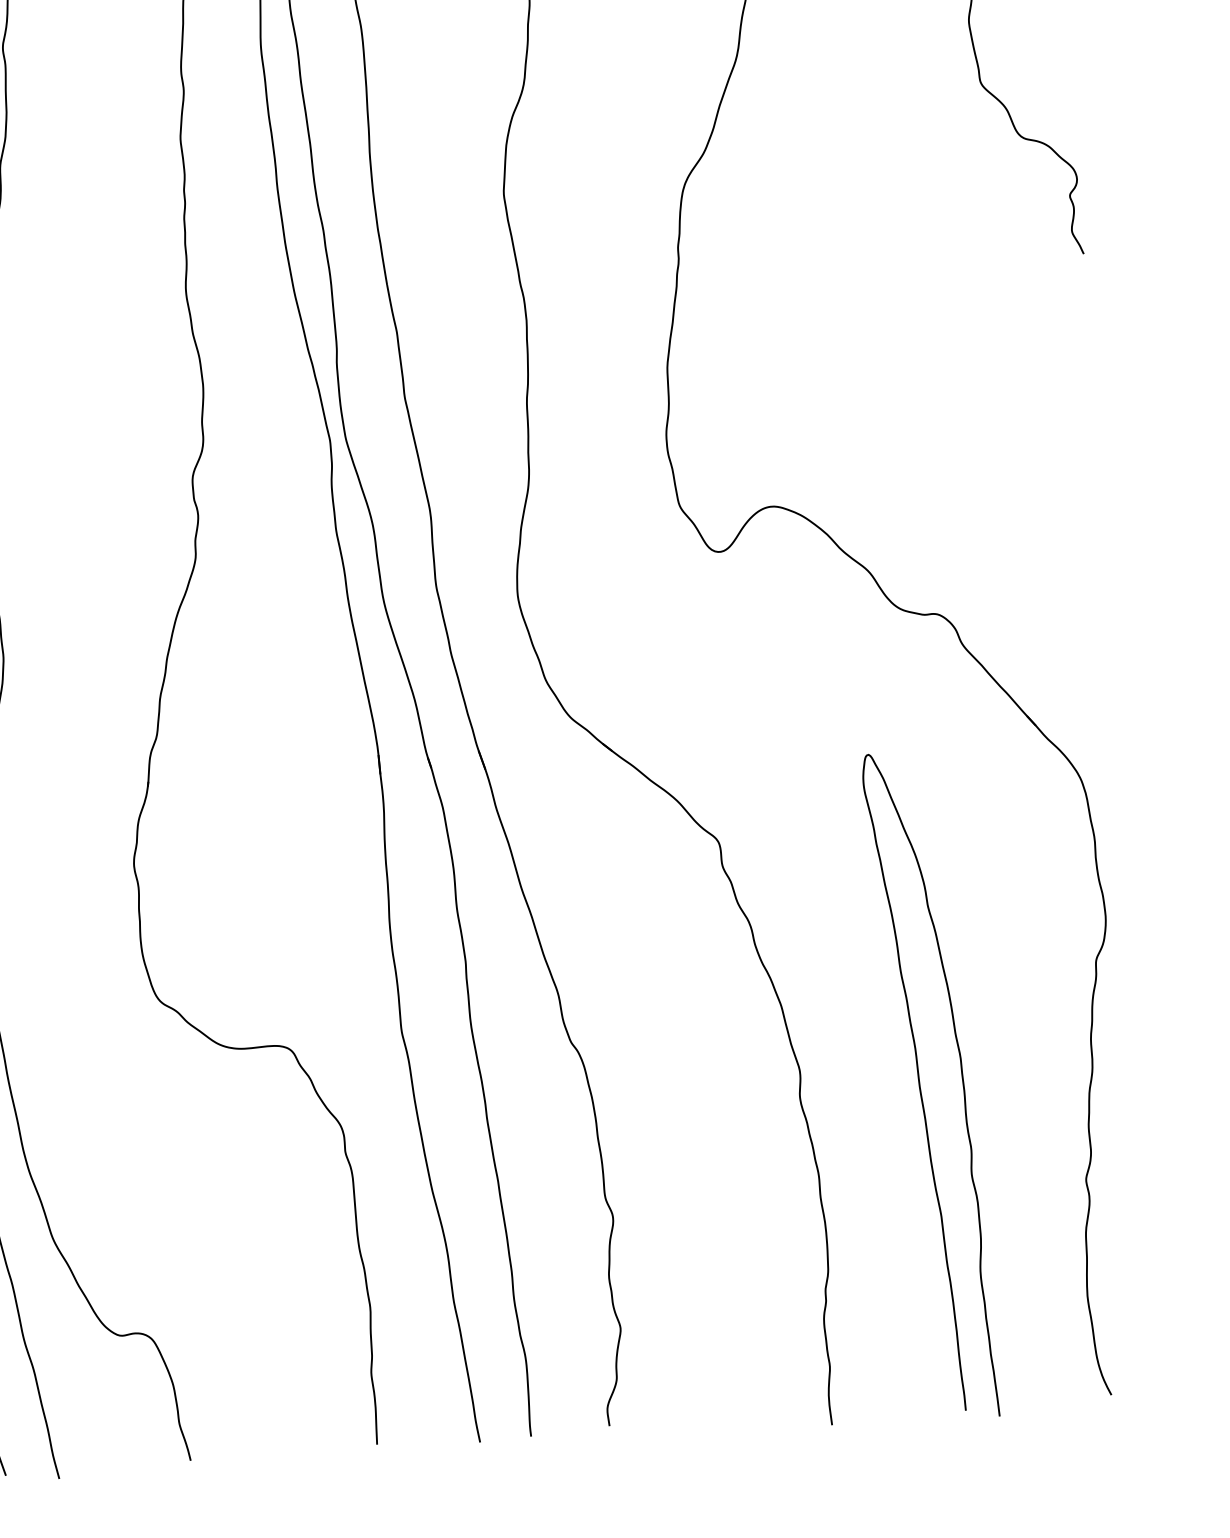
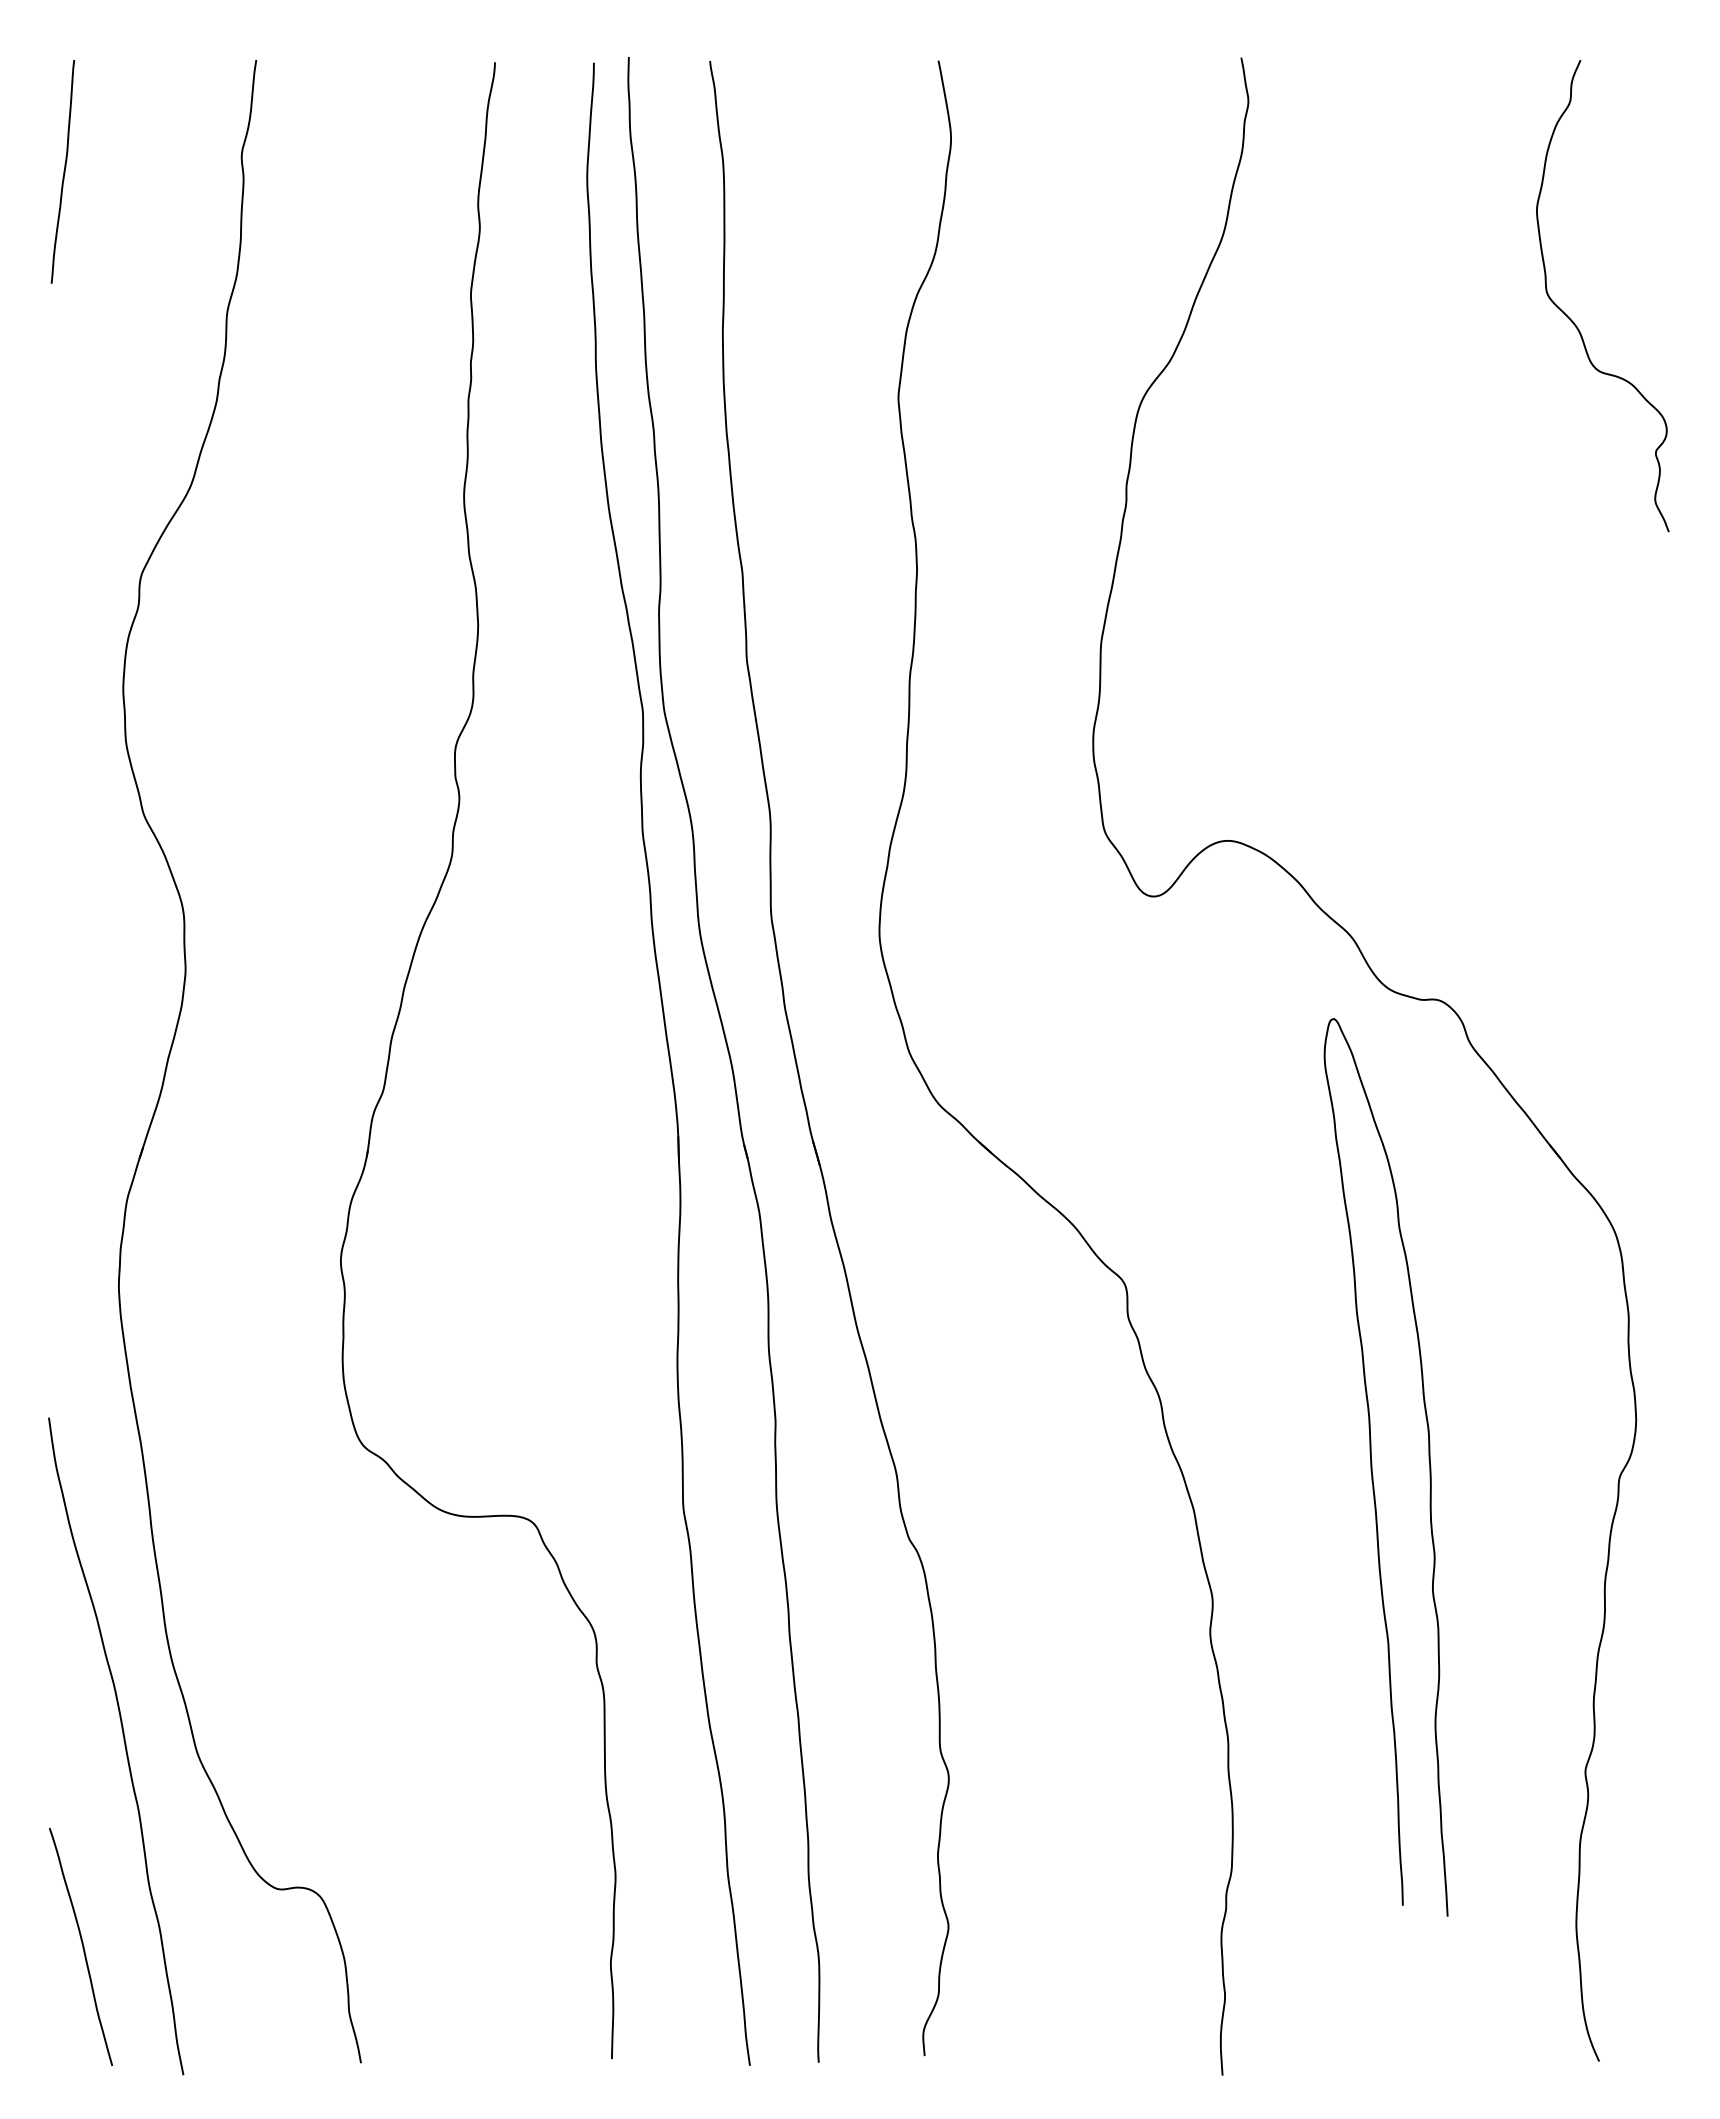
curve: (920, 1086) -> (1372, 1467), moved

